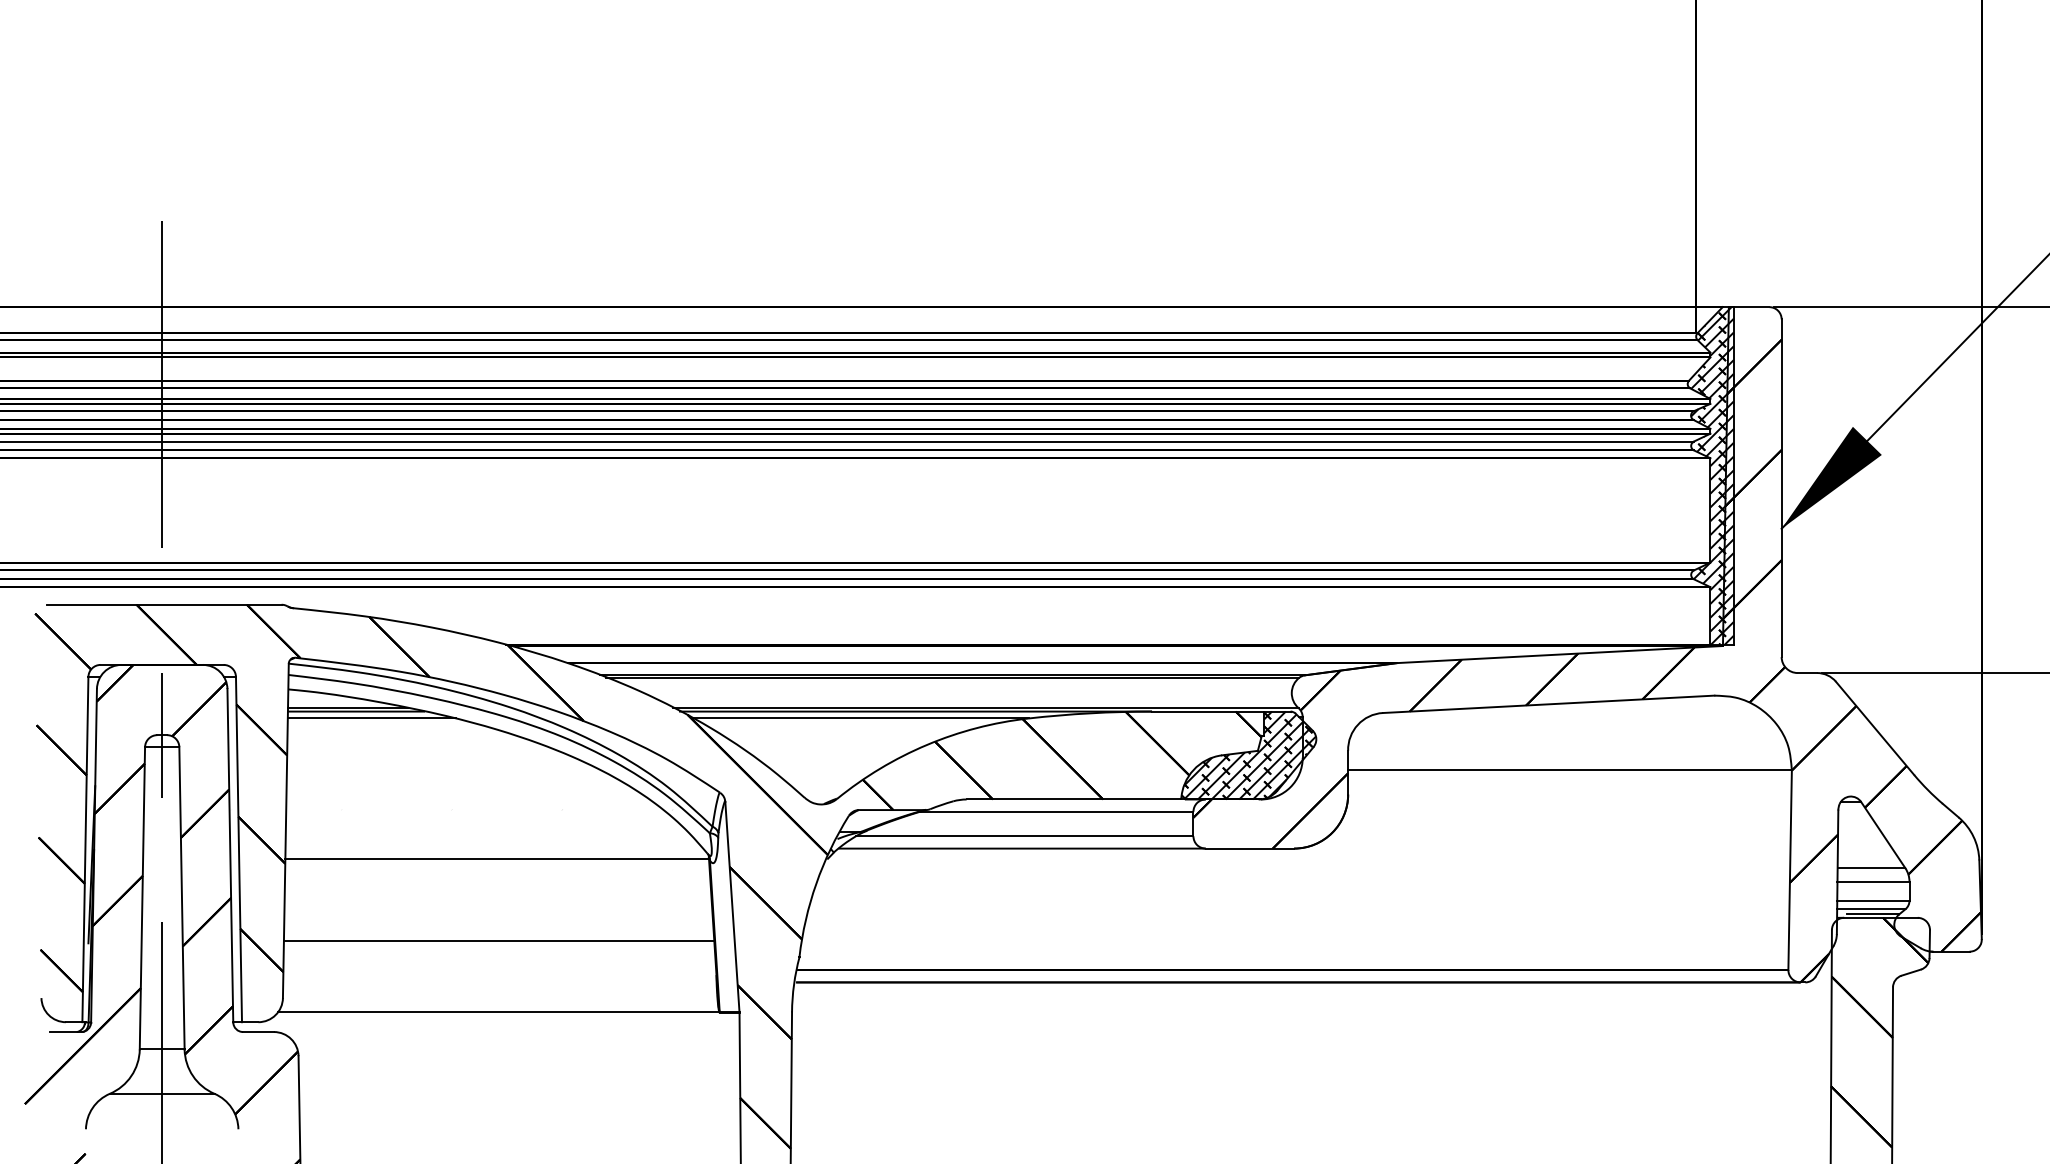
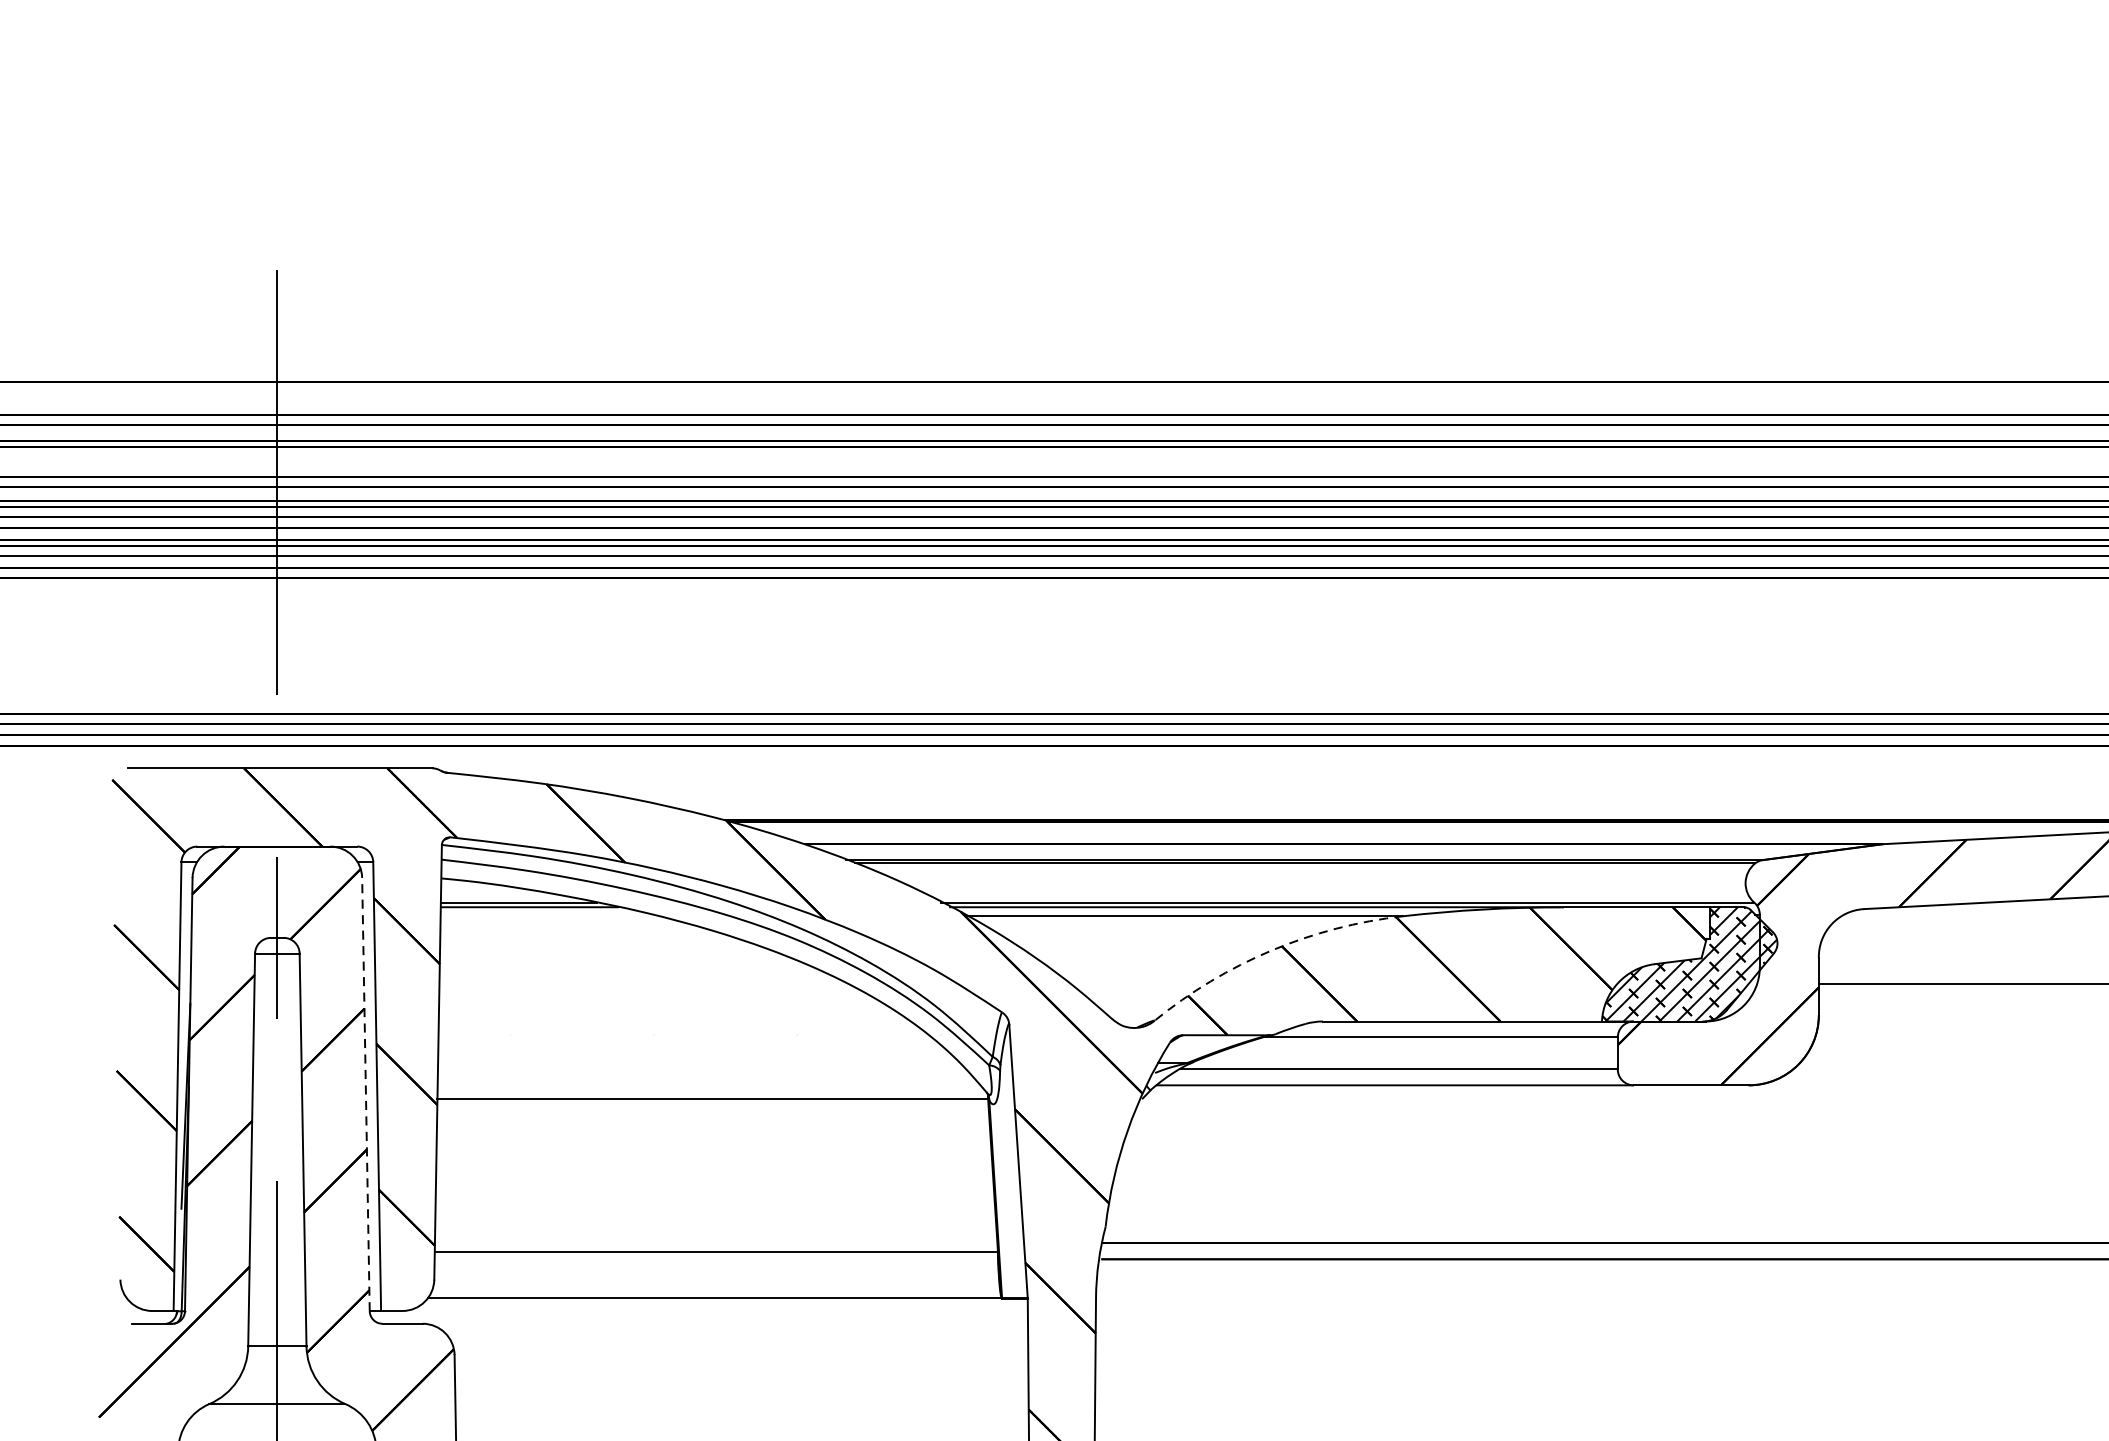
line: (371, 718) -> (549, 916), removed
arc: (927, 744) -> (1272, 950), solid -> dashed
line: (230, 855) -> (366, 1094), solid -> dashed
line: (498, 940) -> (714, 1251), moved

